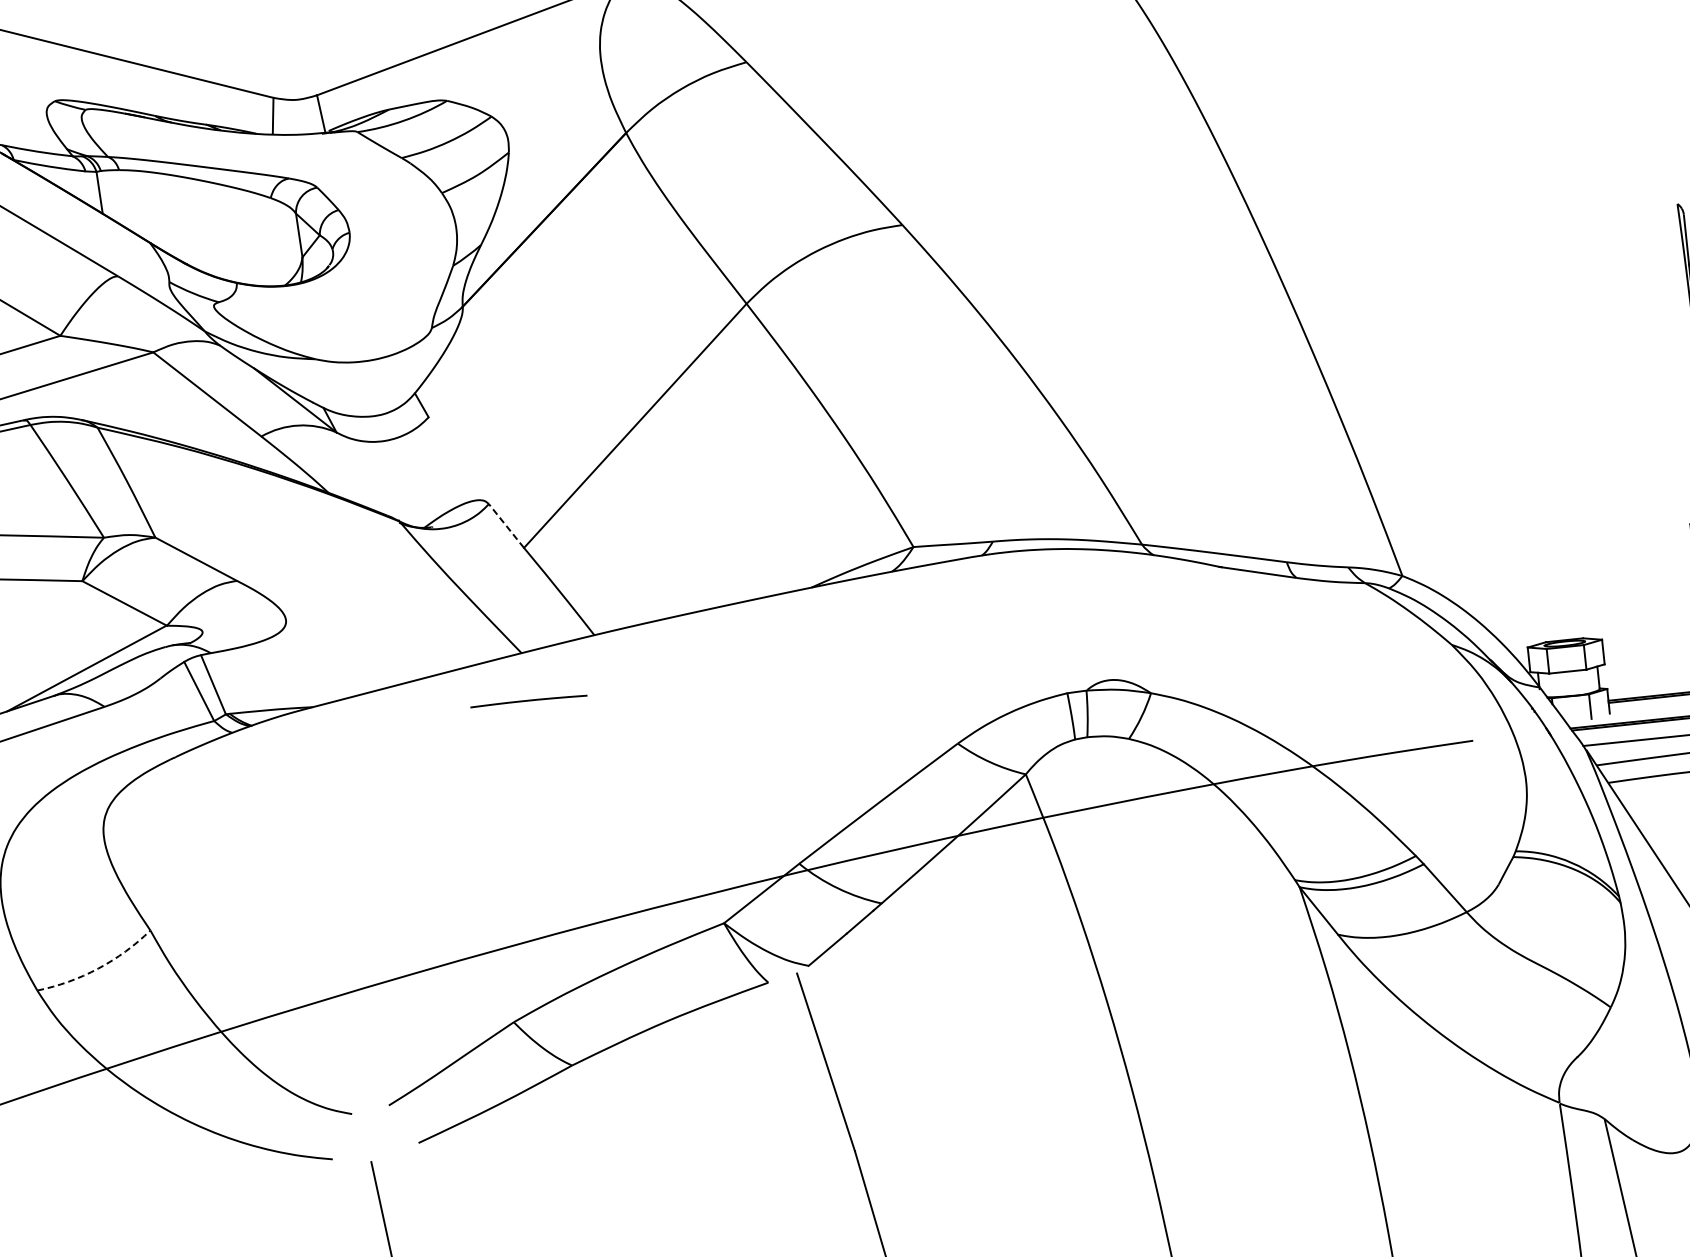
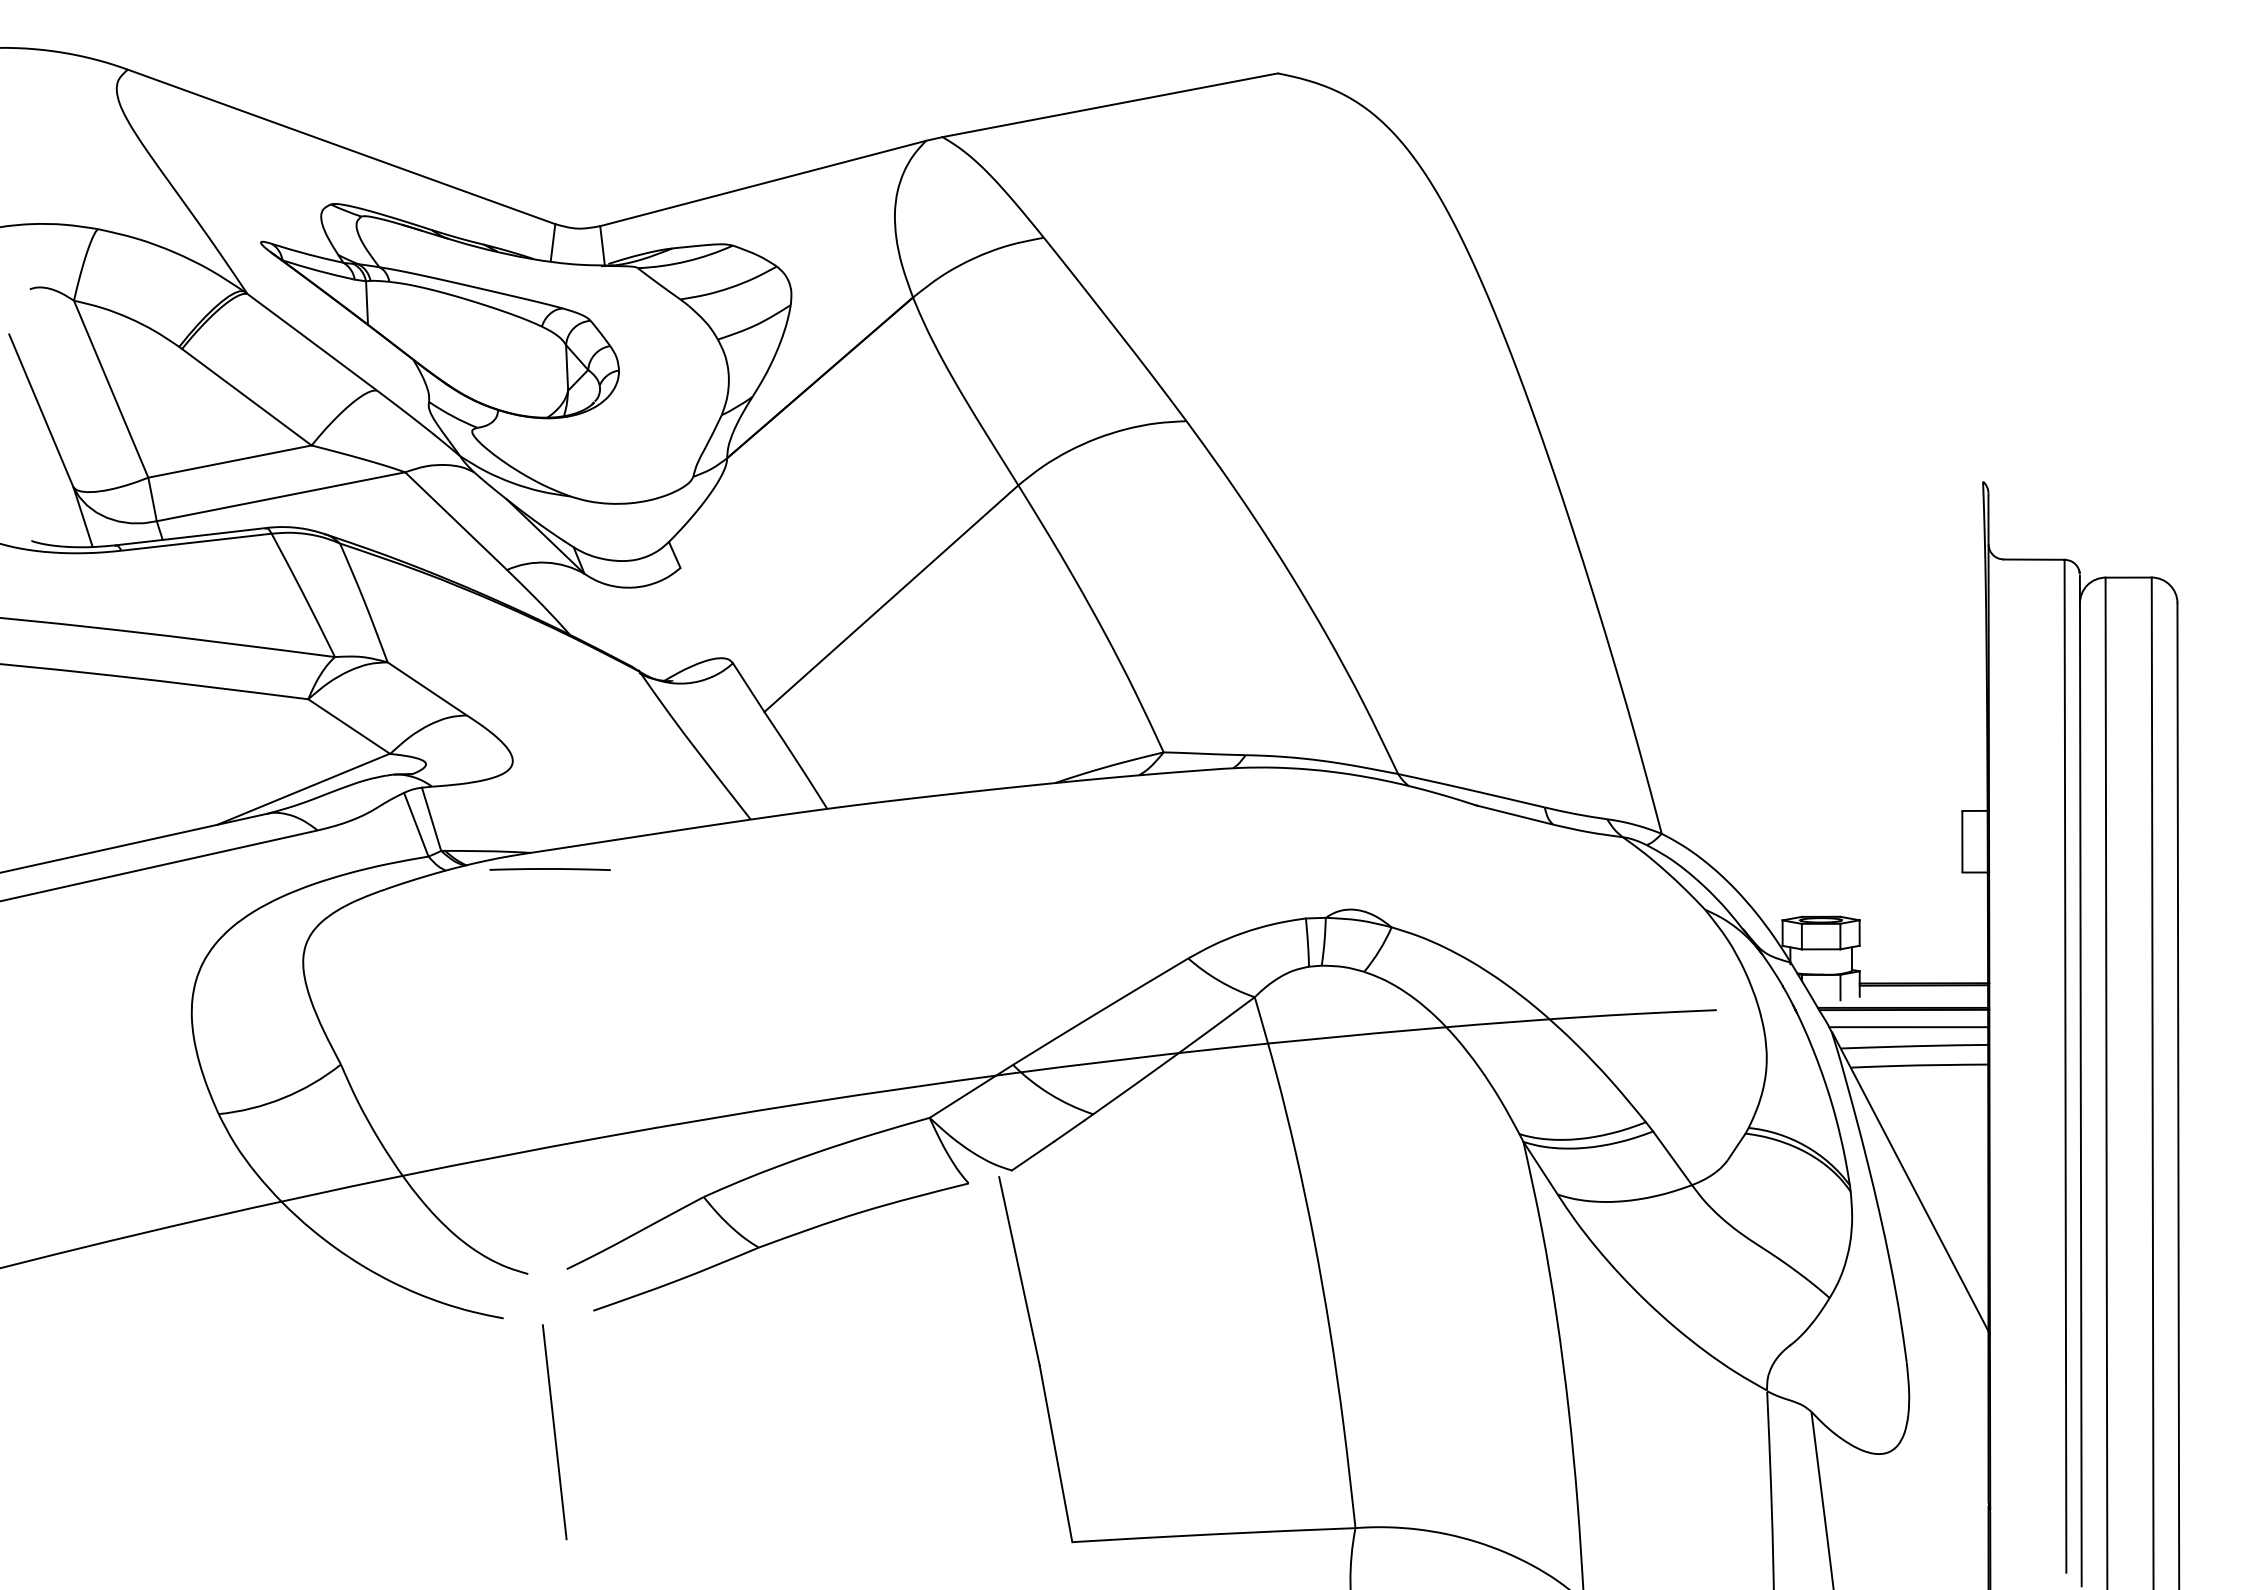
line: (506, 525) -> (748, 687), dashed -> solid
line: (528, 701) -> (549, 869), moved
arc: (98, 969) -> (283, 1098), dashed -> solid

